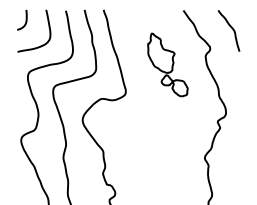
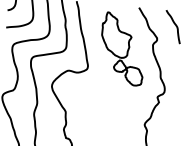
part: (167, 64) -> (122, 48), size x1.43

